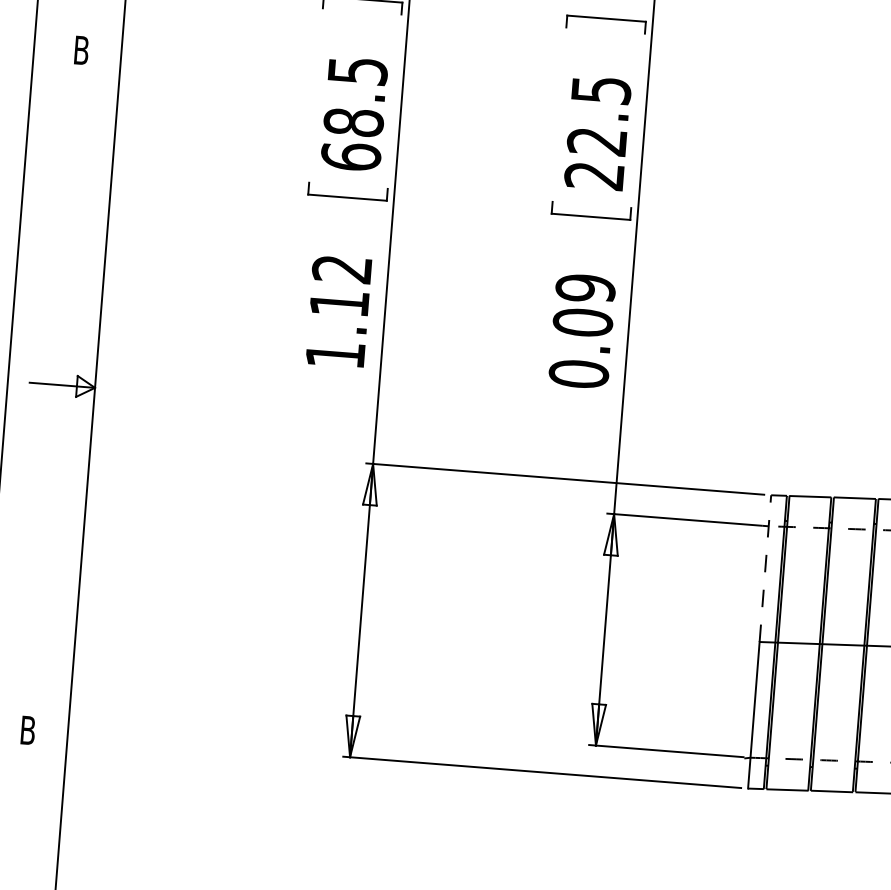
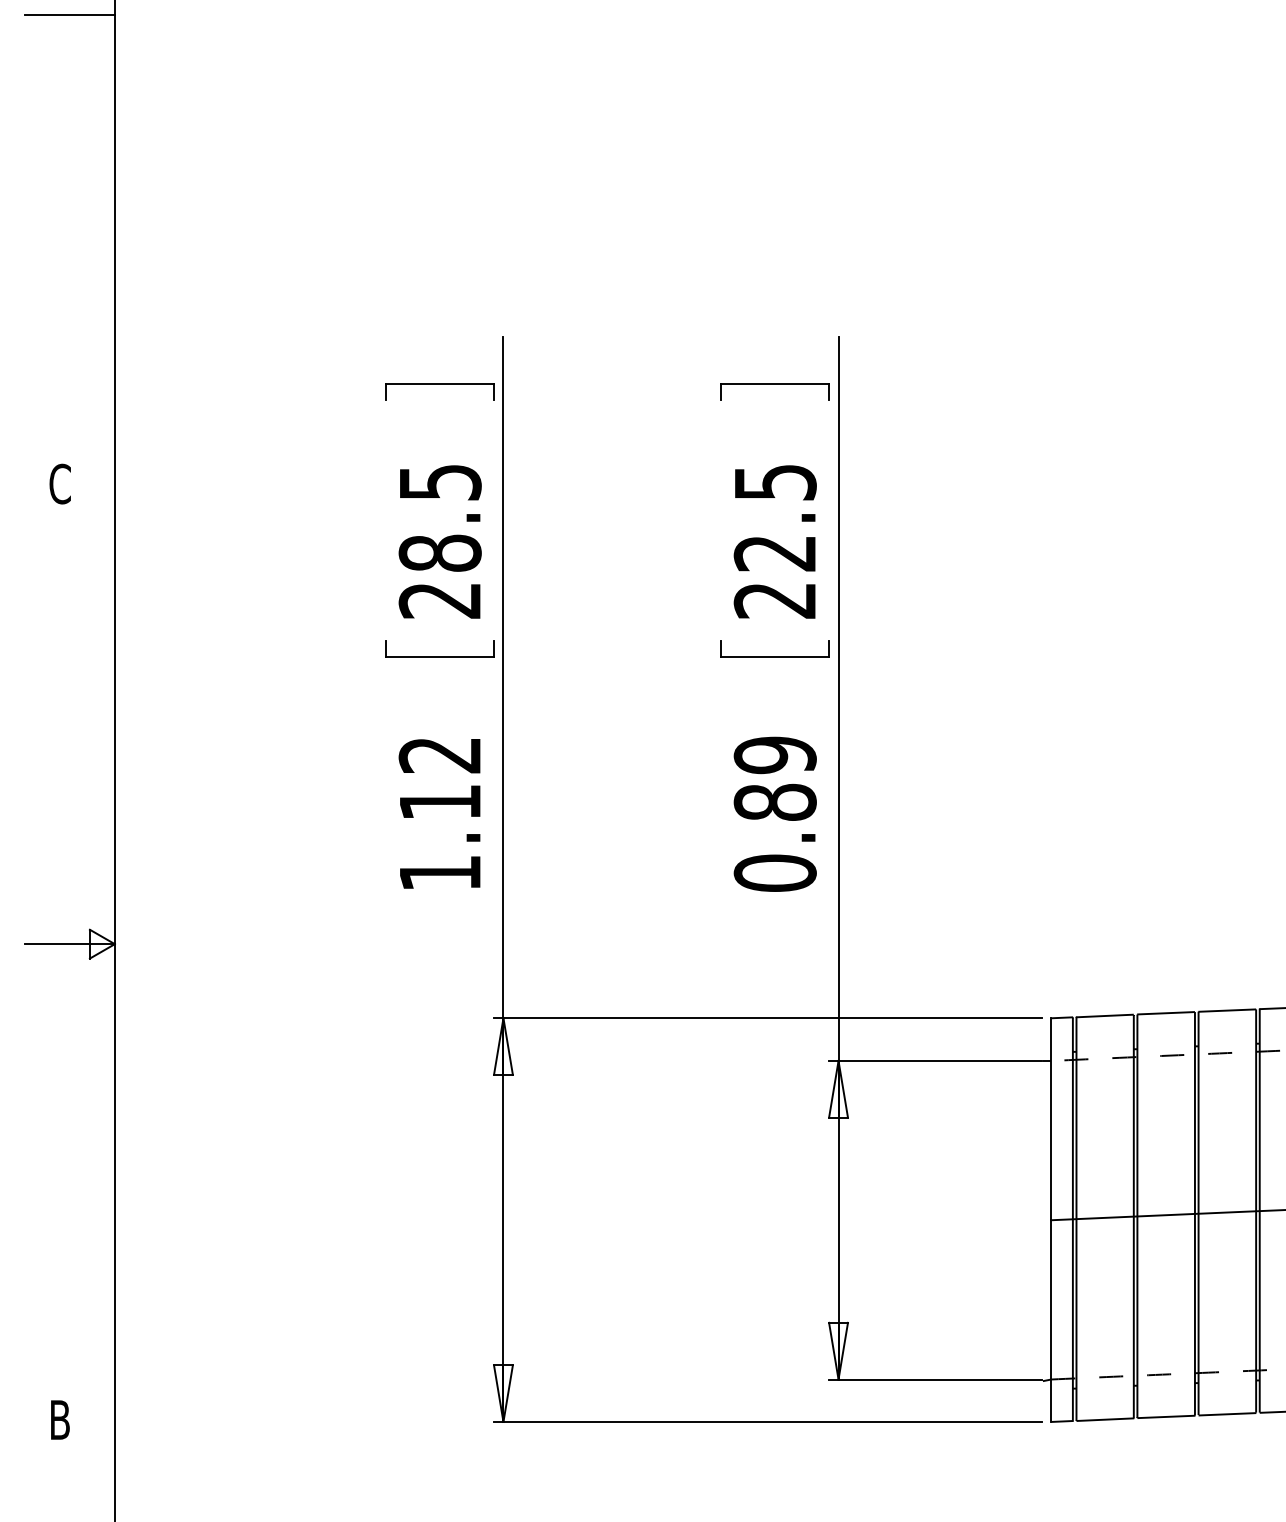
text: (81, 50) -> (59, 483), B -> C
text: (350, 156) -> (439, 599), 68.5 -> 28.5
text: (583, 322) -> (775, 802), 0.09 -> 0.89
line: (765, 568) -> (1051, 1119), dashed -> solid

